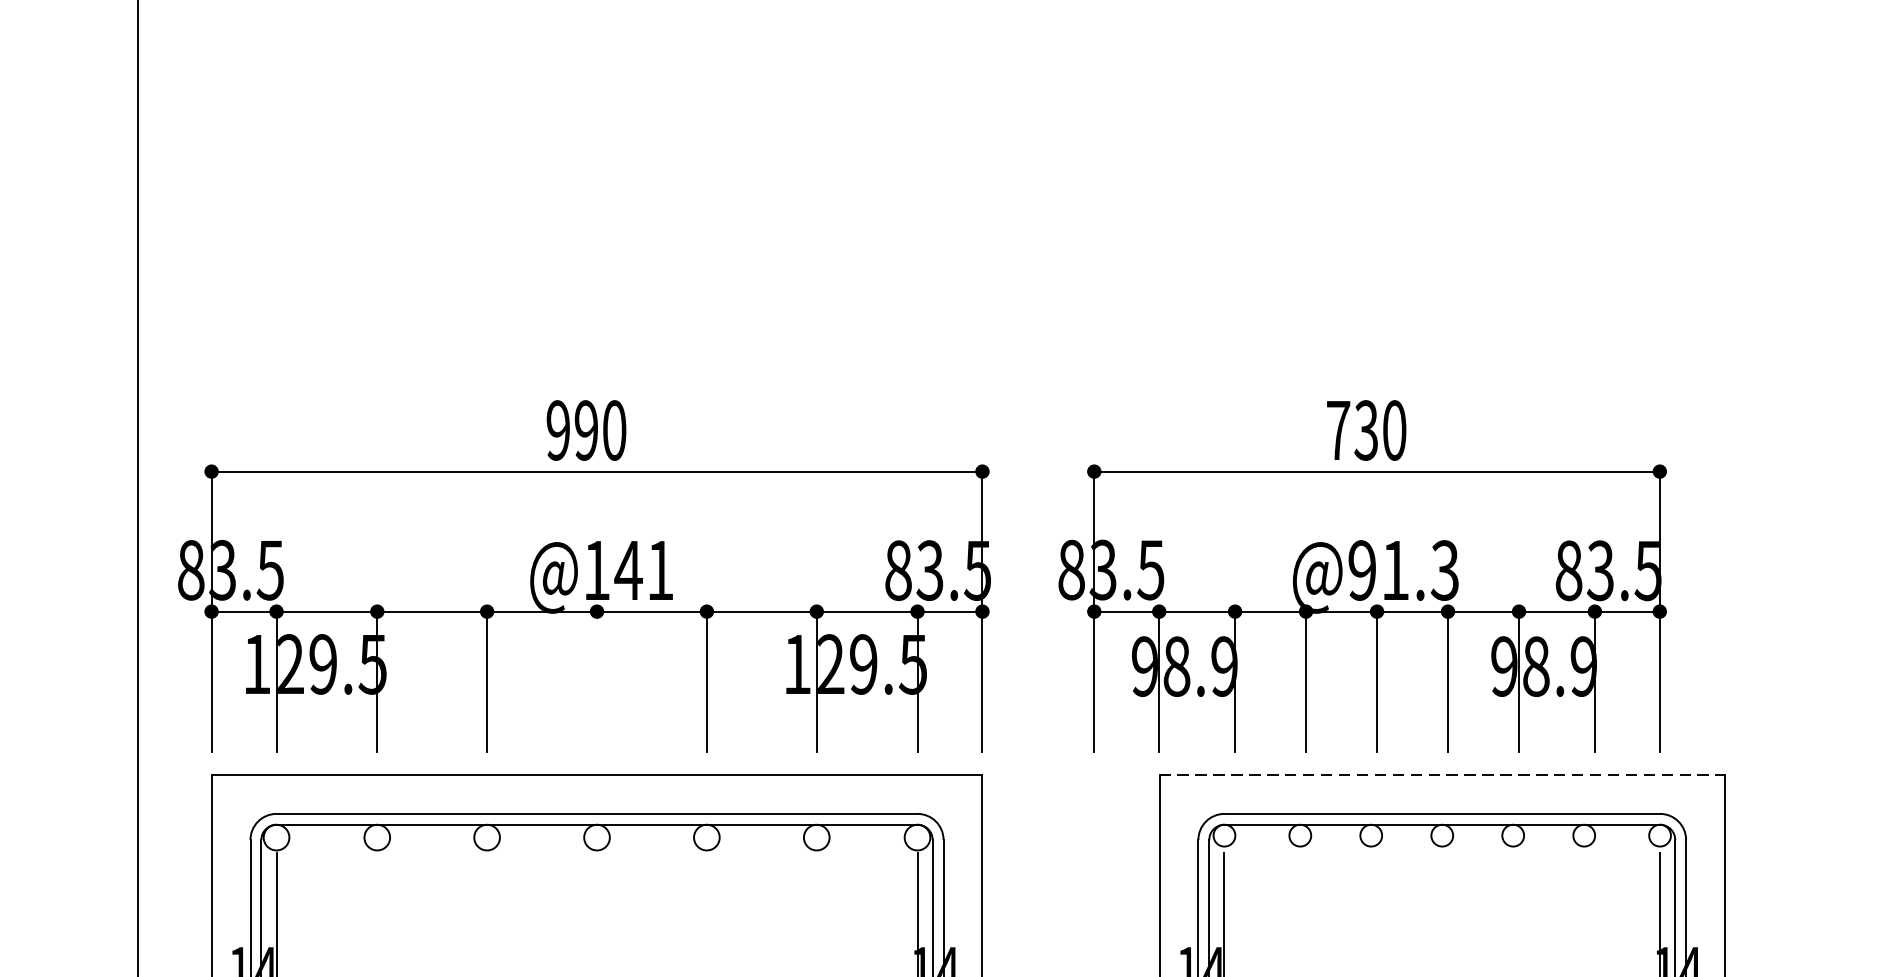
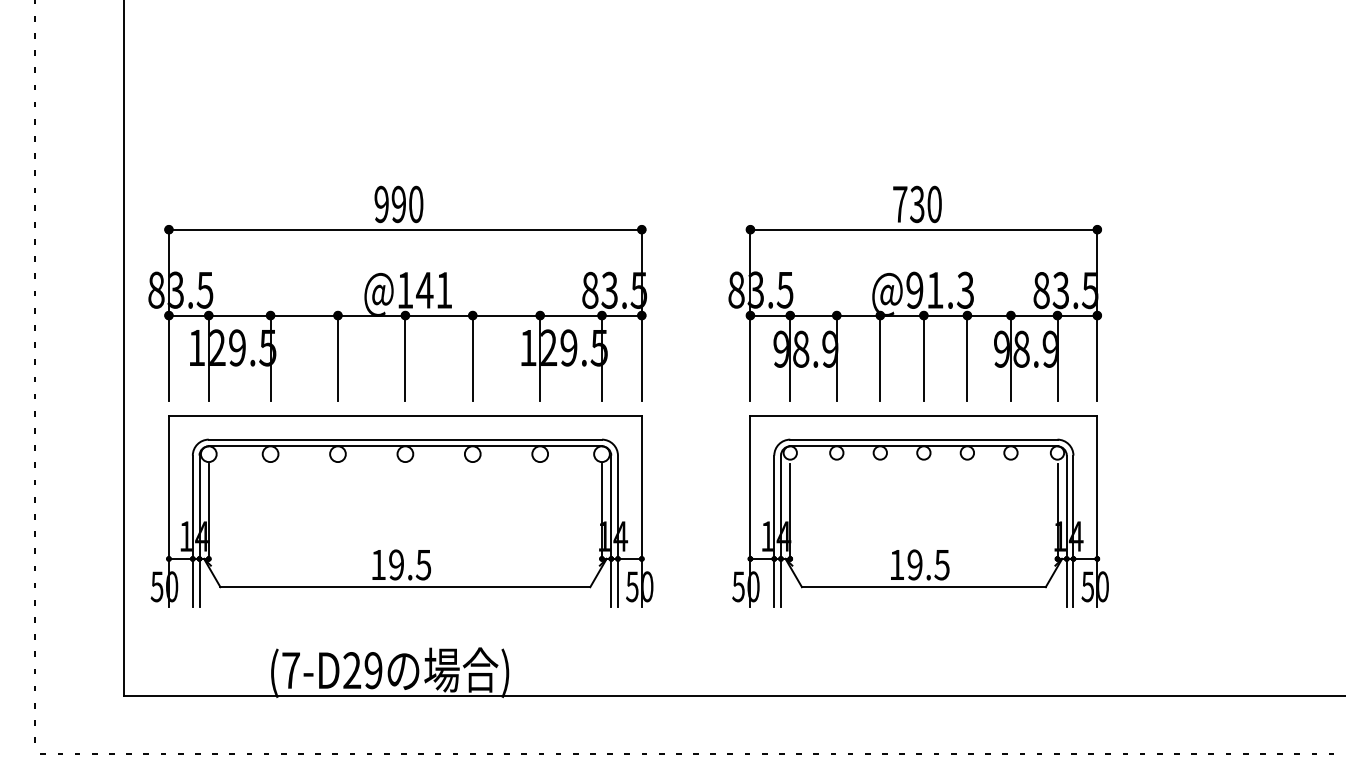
part: (1361, 575) -> (914, 293), moved
line: (597, 681) -> (405, 358), added
line: (1443, 774) -> (924, 415), dashed -> solid

